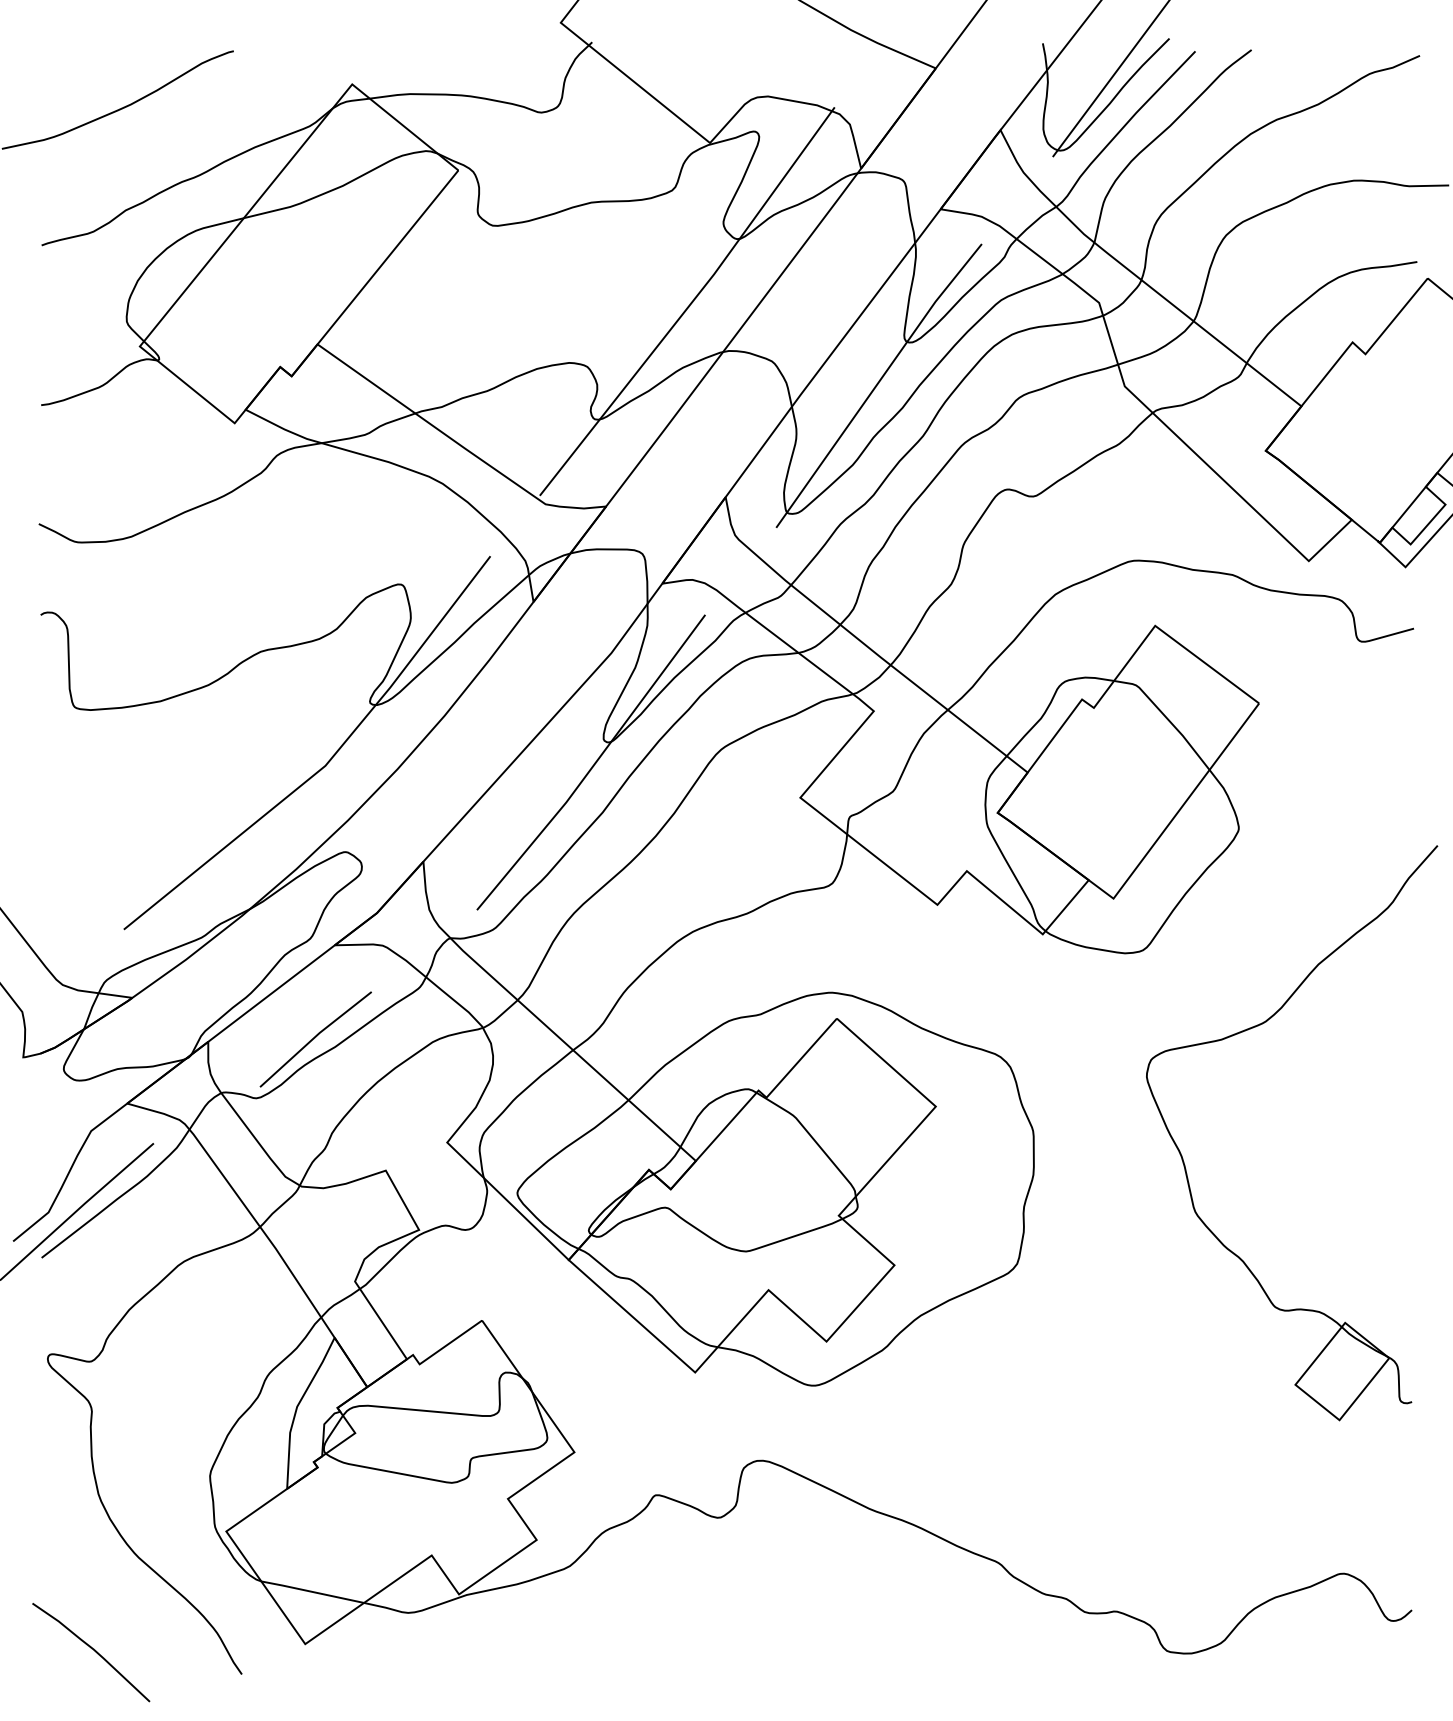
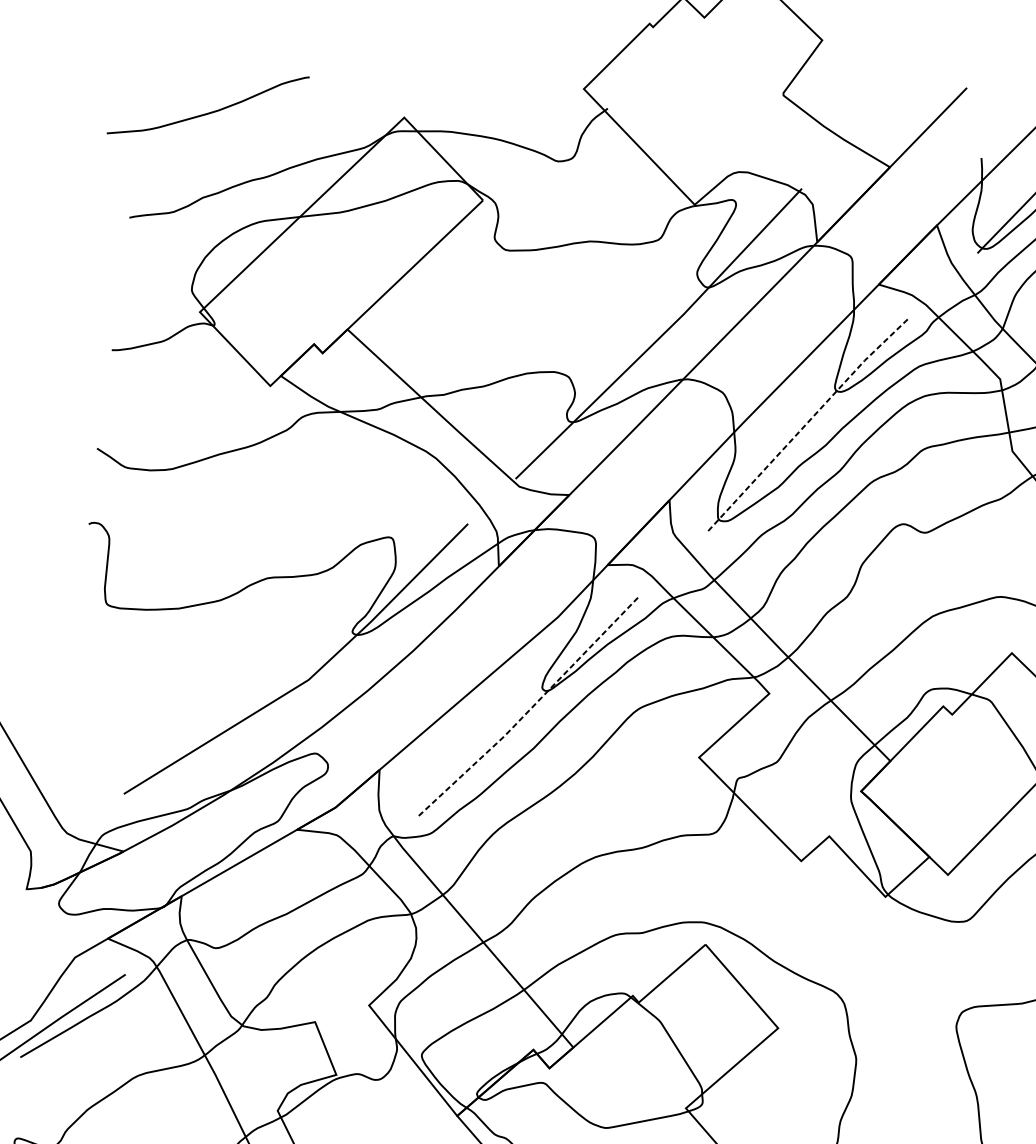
line: (877, 384) -> (807, 423), solid -> dashed
line: (594, 764) -> (531, 707), solid -> dashed
line: (315, 1038) -> (271, 904), removed

